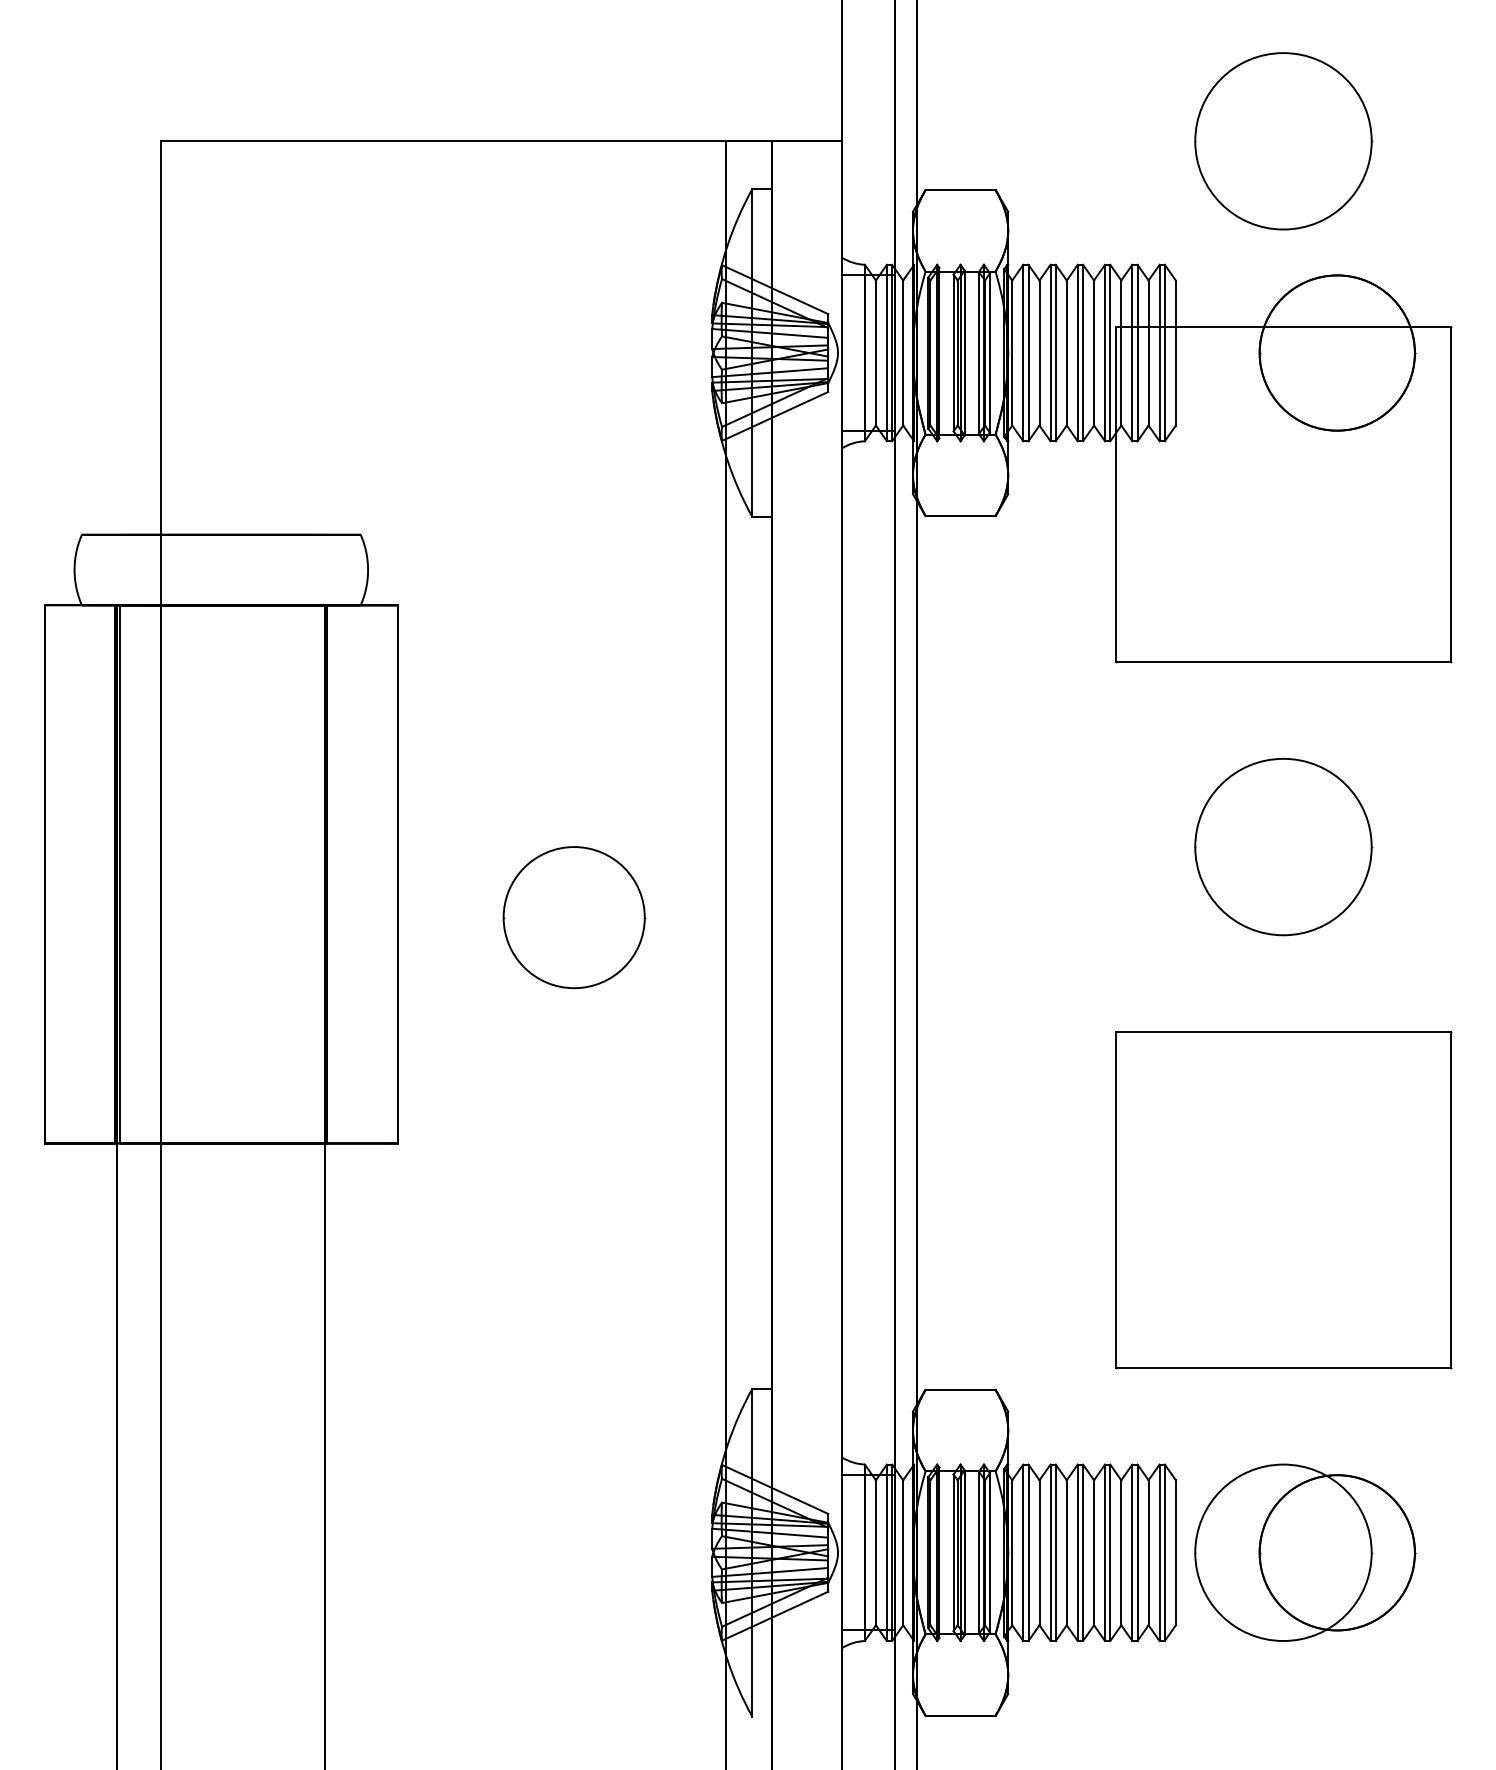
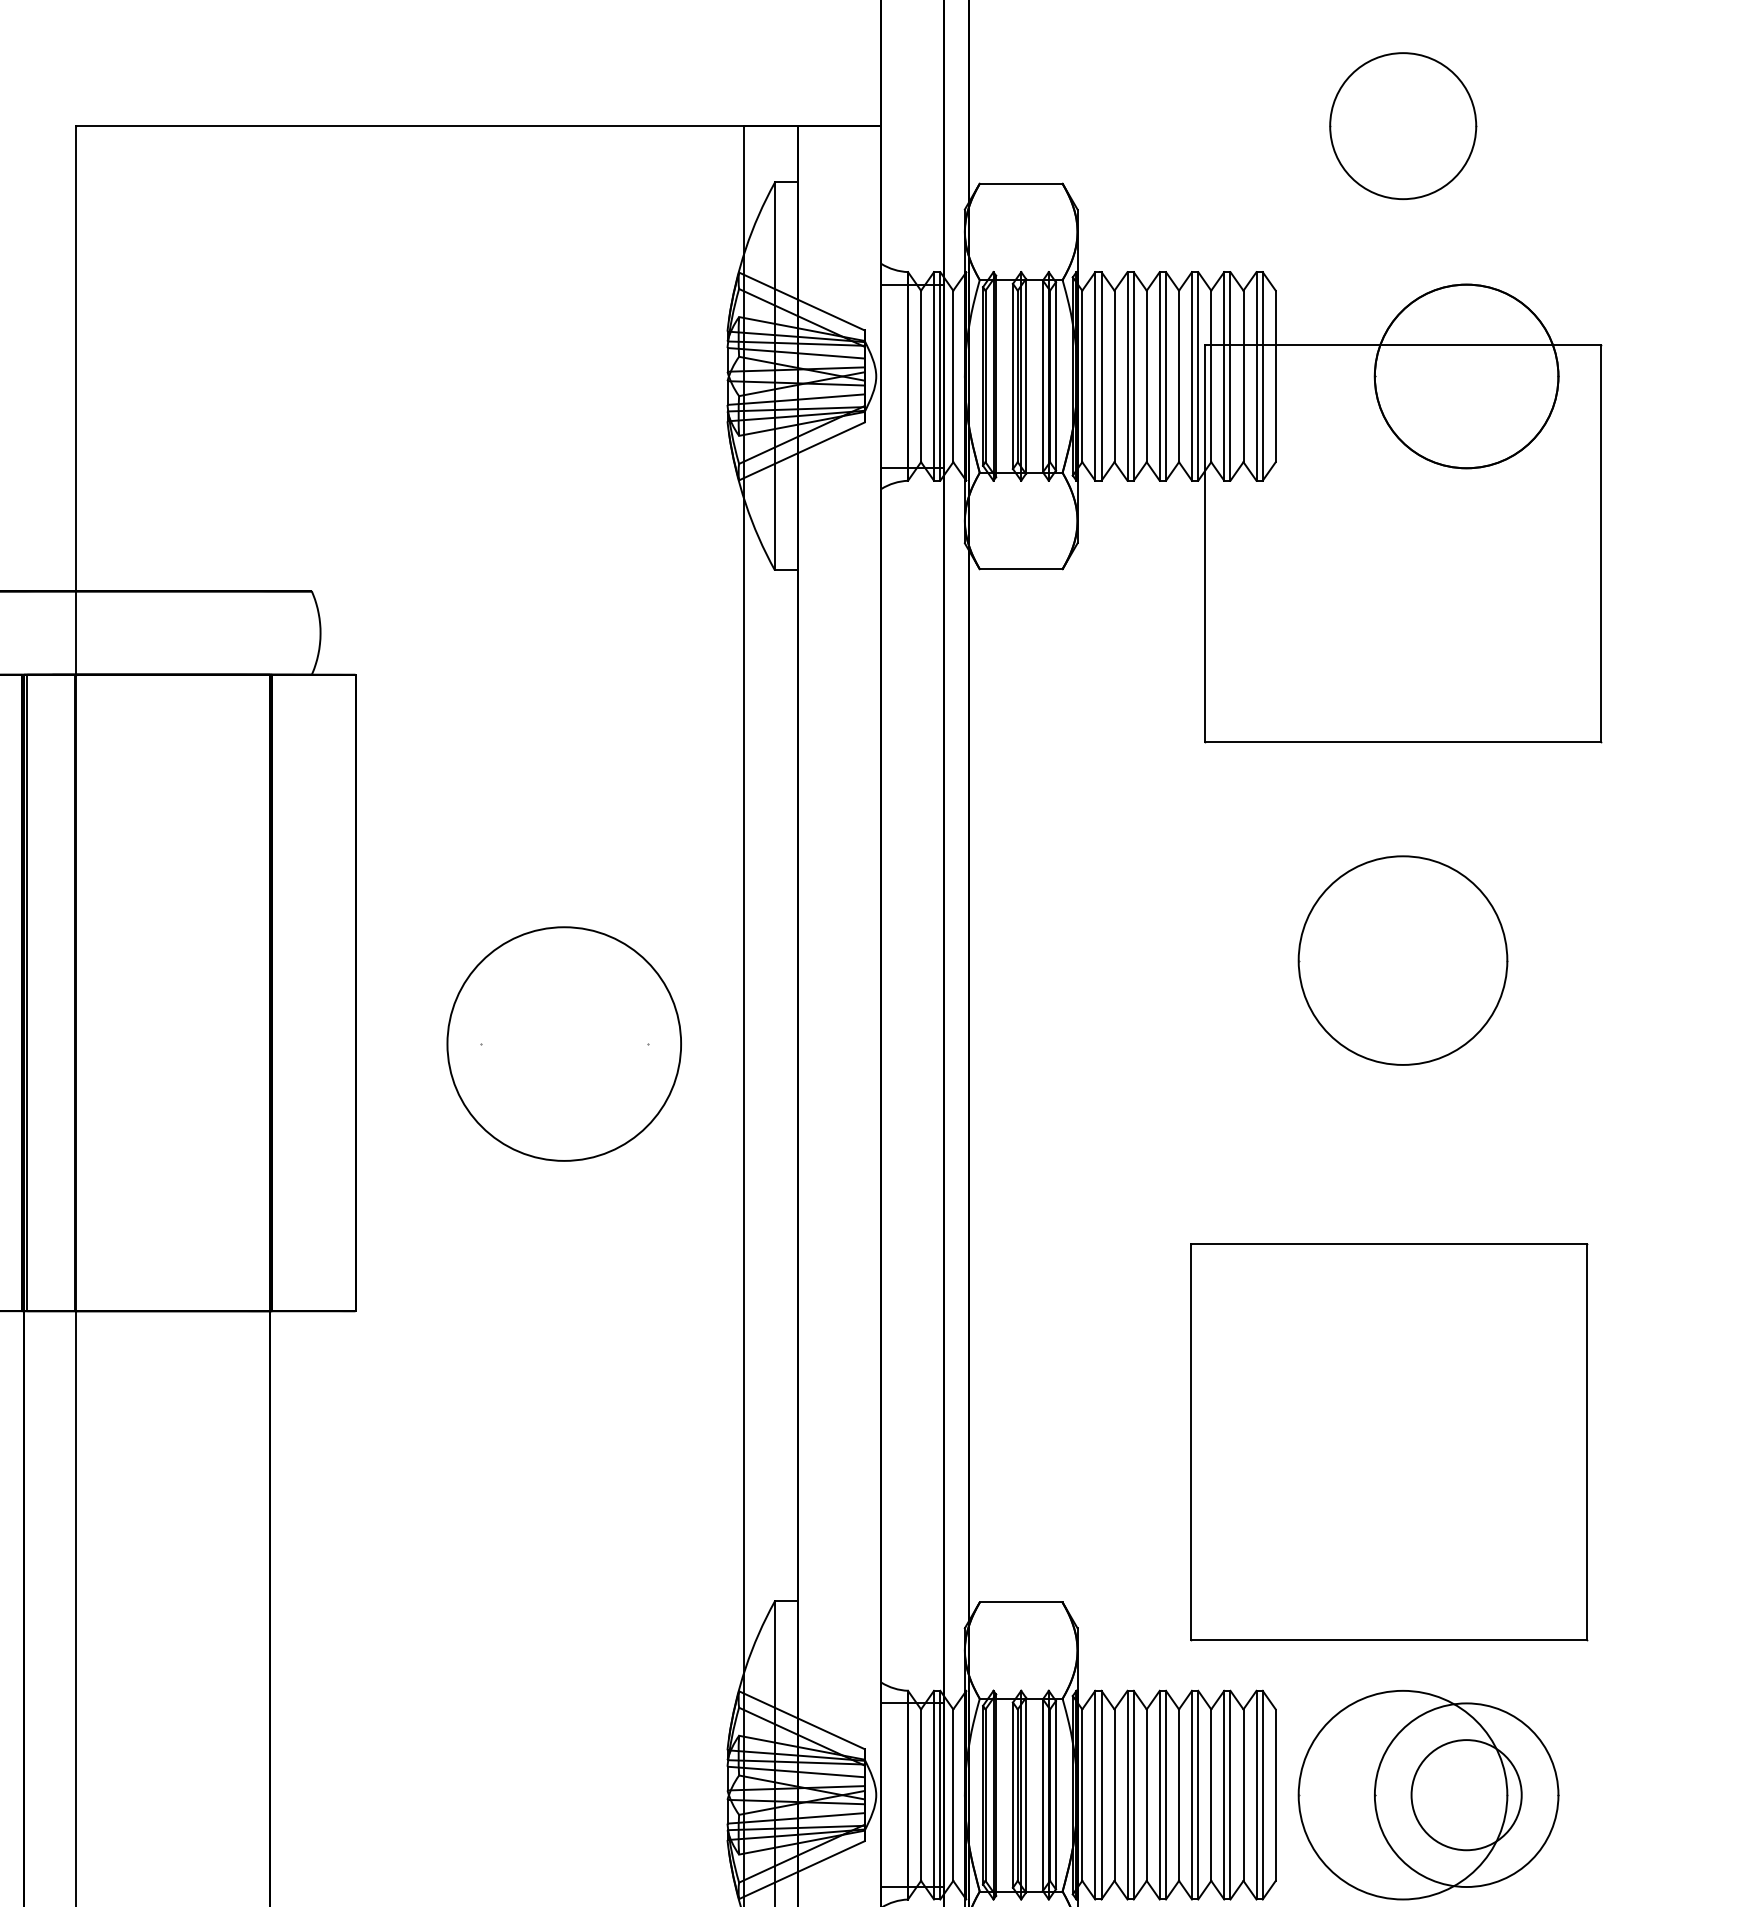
part: (1283, 141) -> (1403, 126), size x0.7
circle: (573, 917) -> (563, 1043), size x1.4
part: (1283, 1200) -> (1388, 1442), moved
circle: (1336, 1552) -> (1465, 1794), size x0.6

